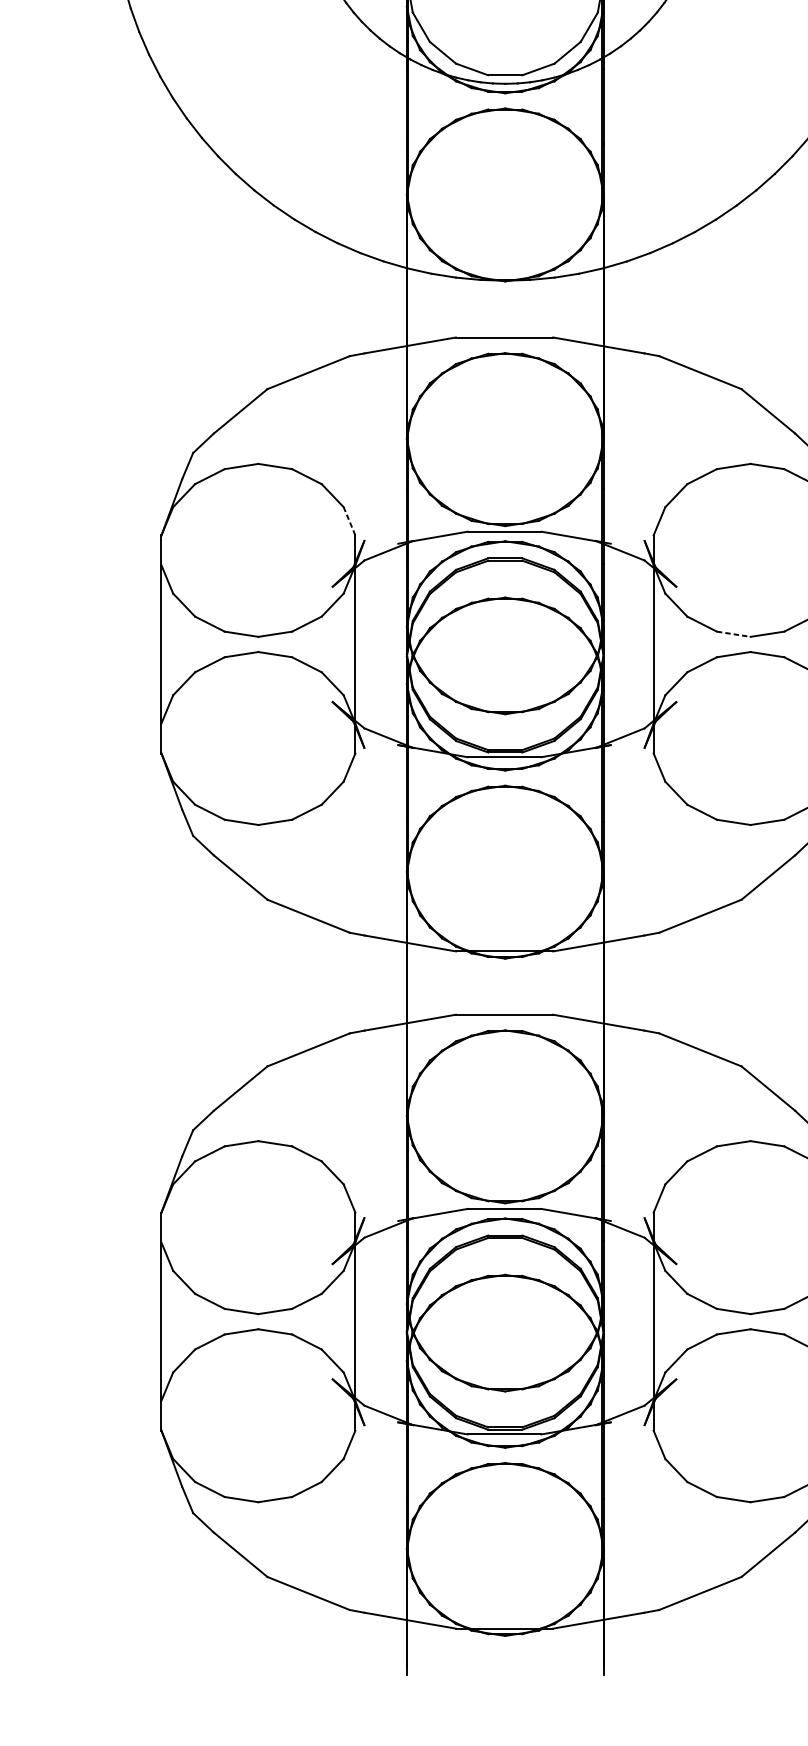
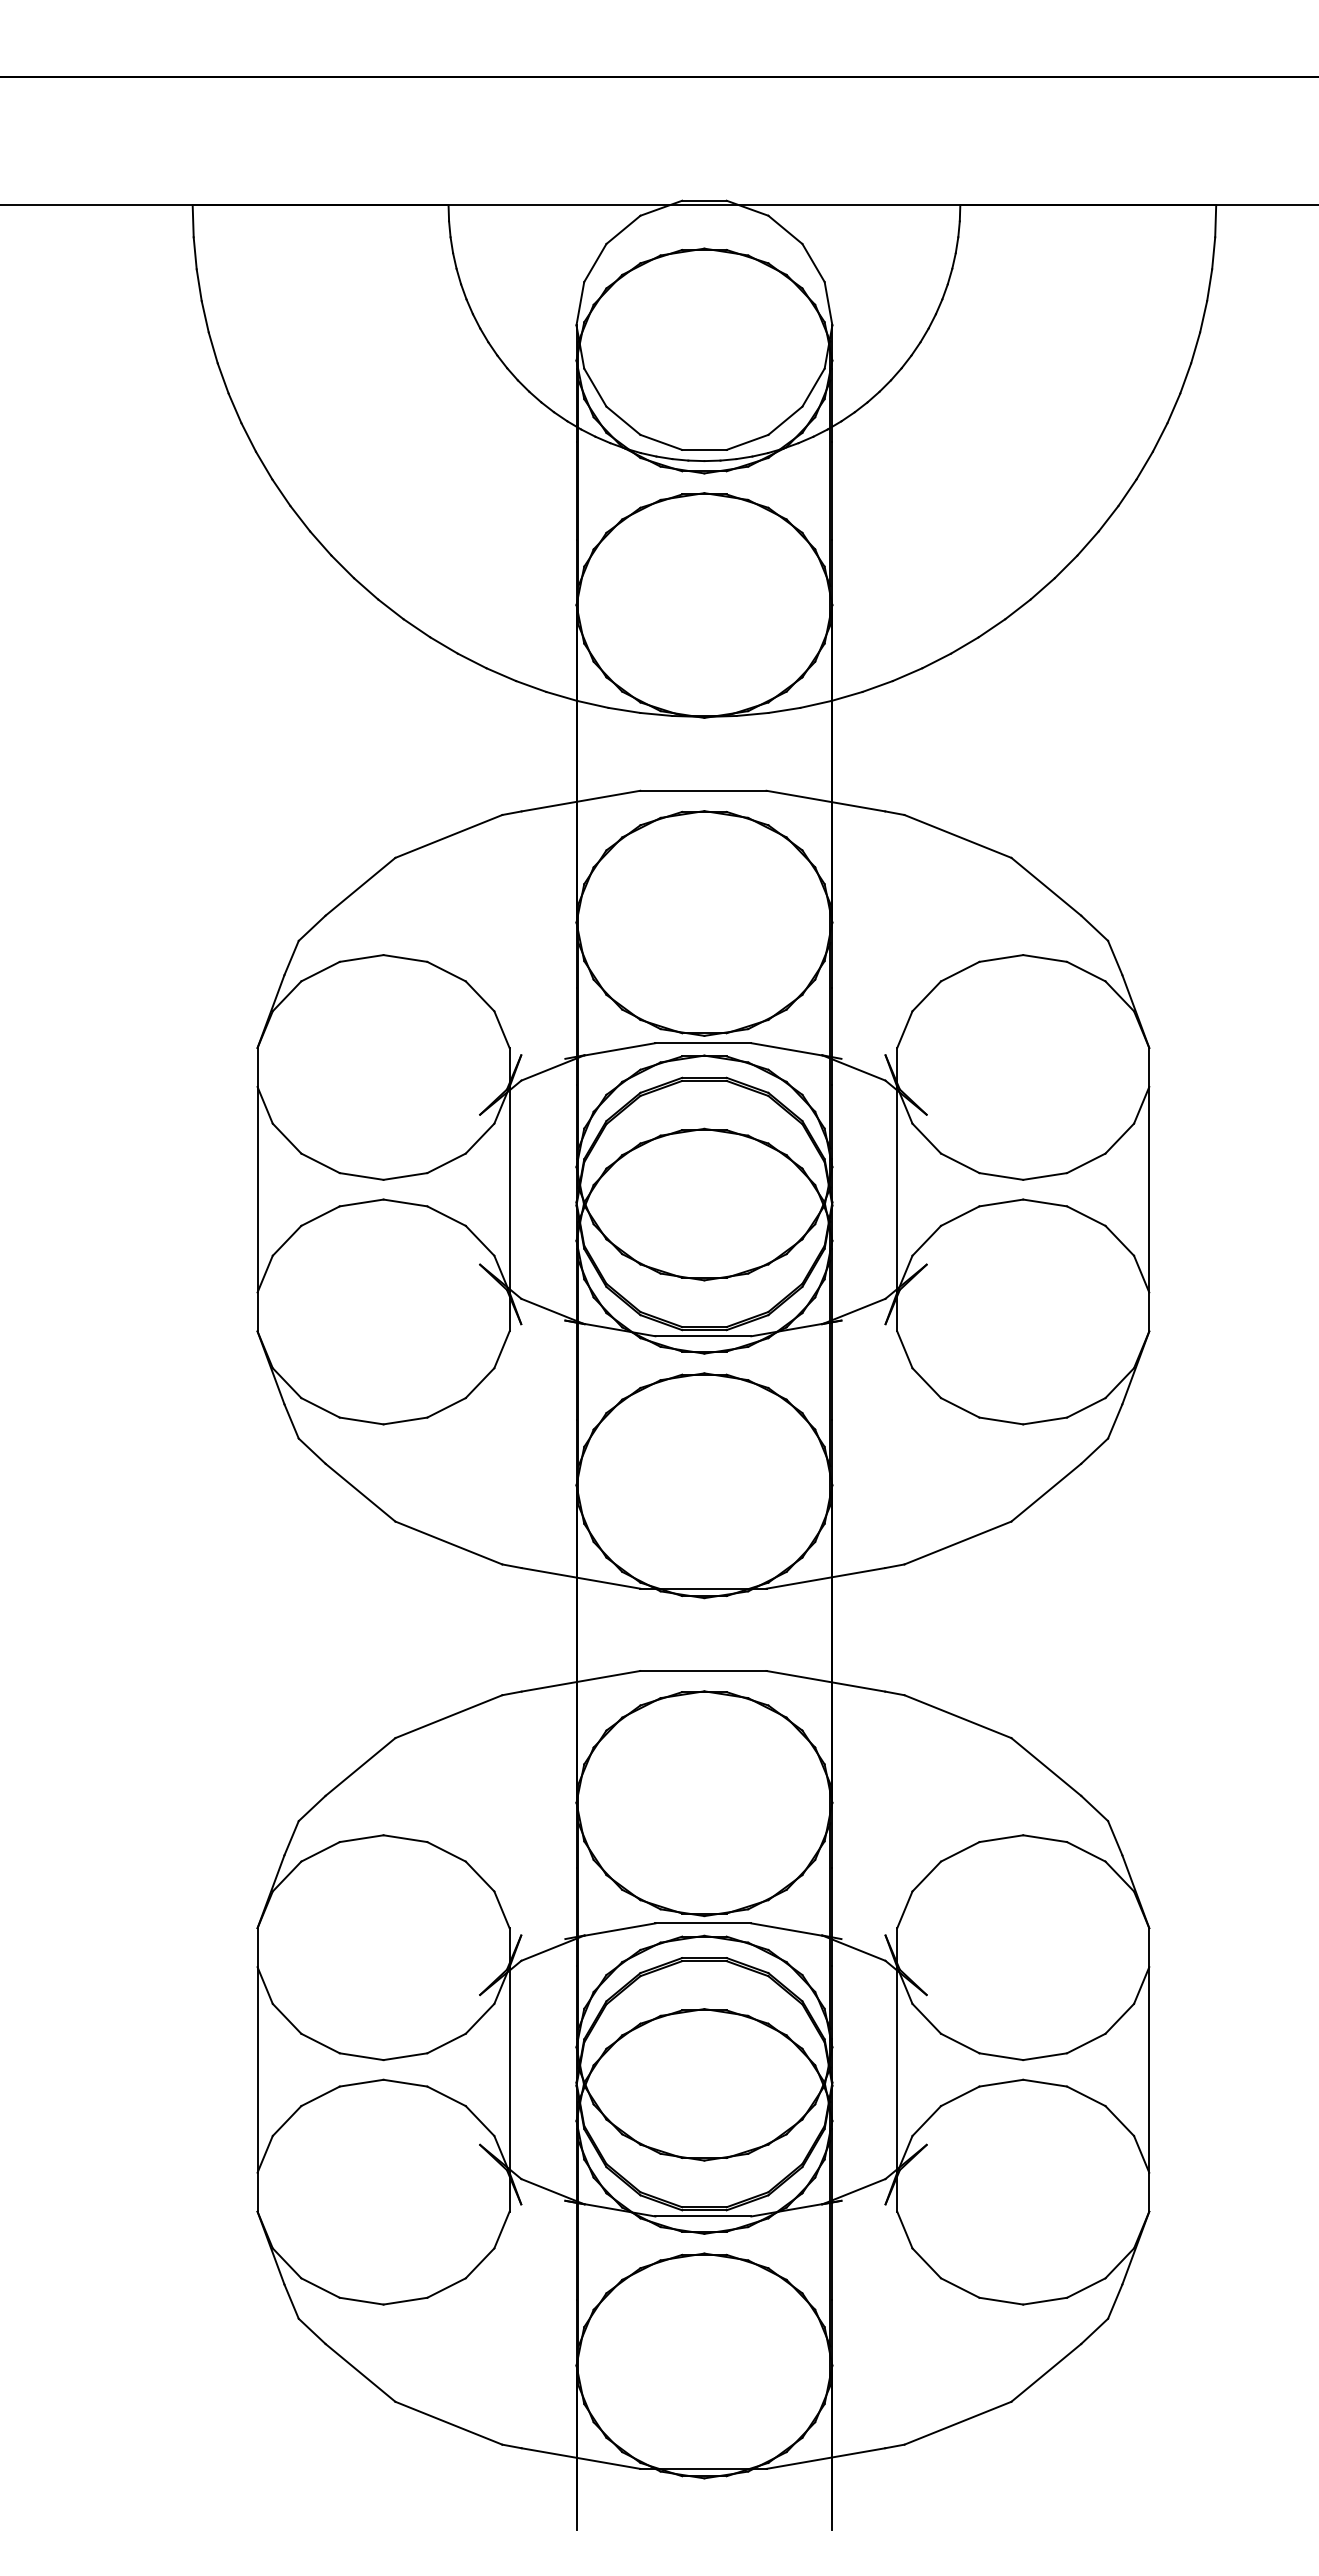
line: (349, 521) -> (501, 1029), dashed -> solid
line: (733, 634) -> (1001, 1176), dashed -> solid

